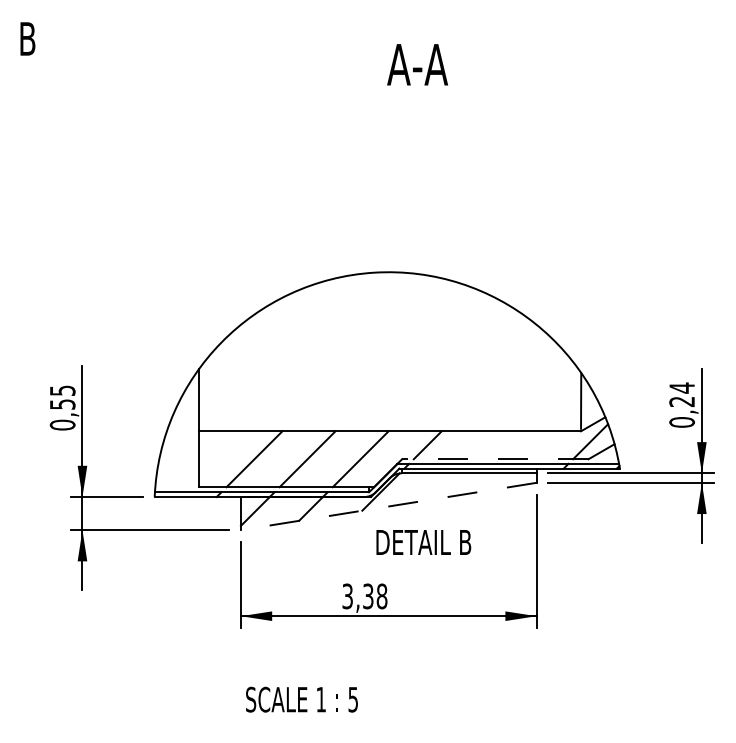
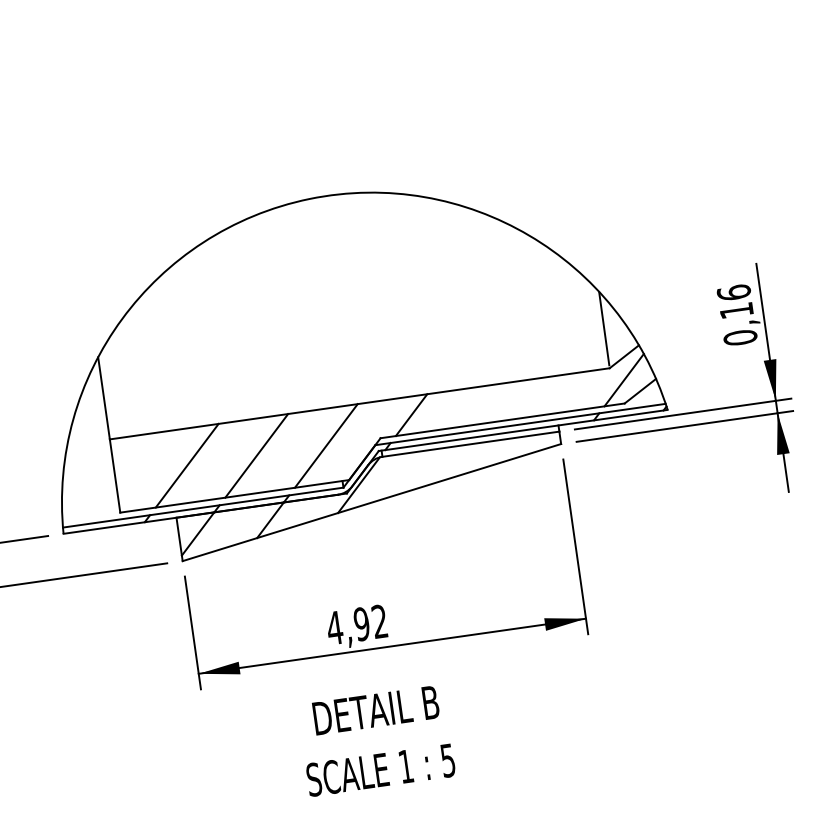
text: (682, 394) -> (735, 301), 0,24 -> 0,16
line: (494, 459) -> (501, 421), dashed -> solid
line: (388, 506) -> (371, 502), dashed -> solid
text: (423, 542) -> (375, 710), moved
text: (364, 596) -> (356, 624), 3,38 -> 4,92
text: (301, 699) -> (380, 770), moved

